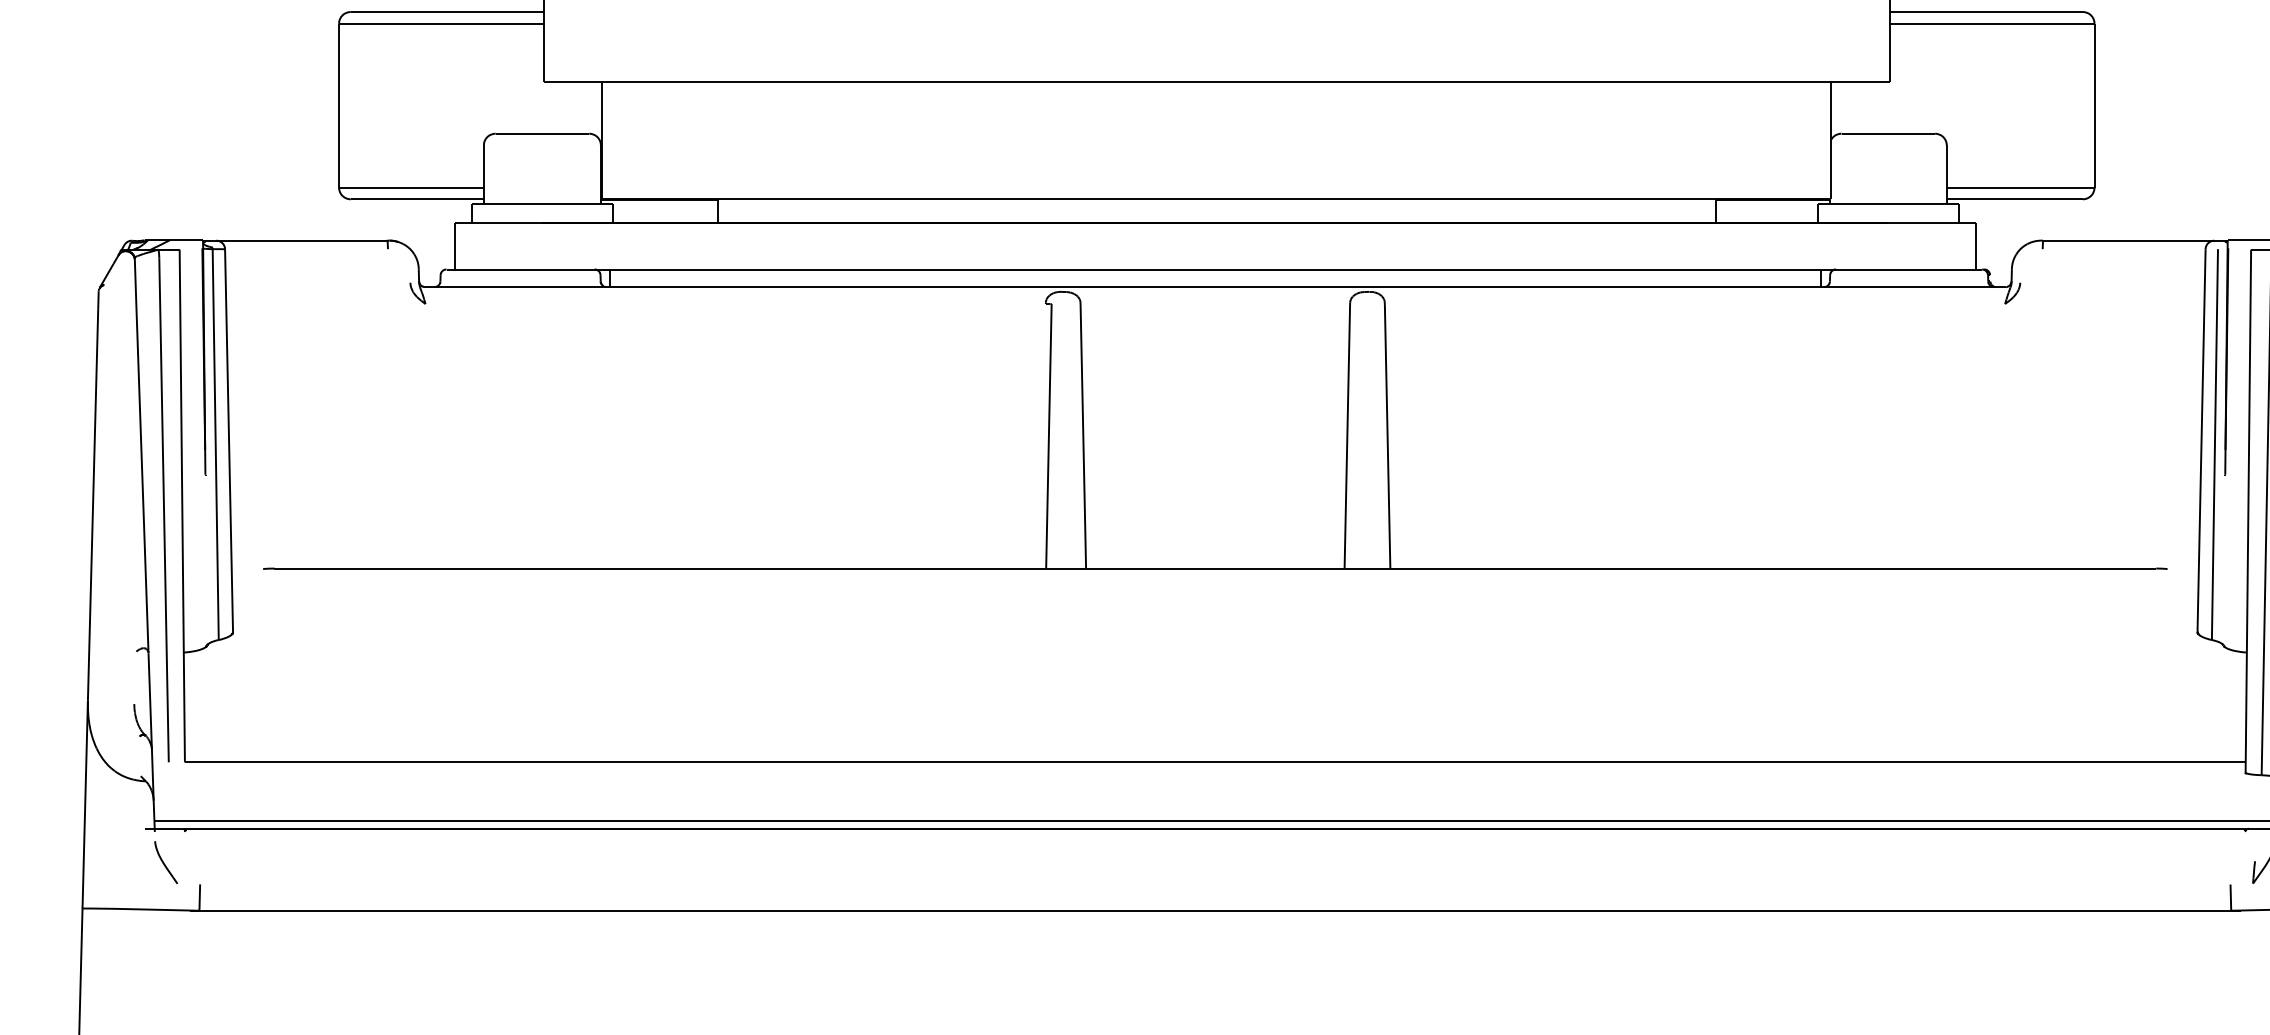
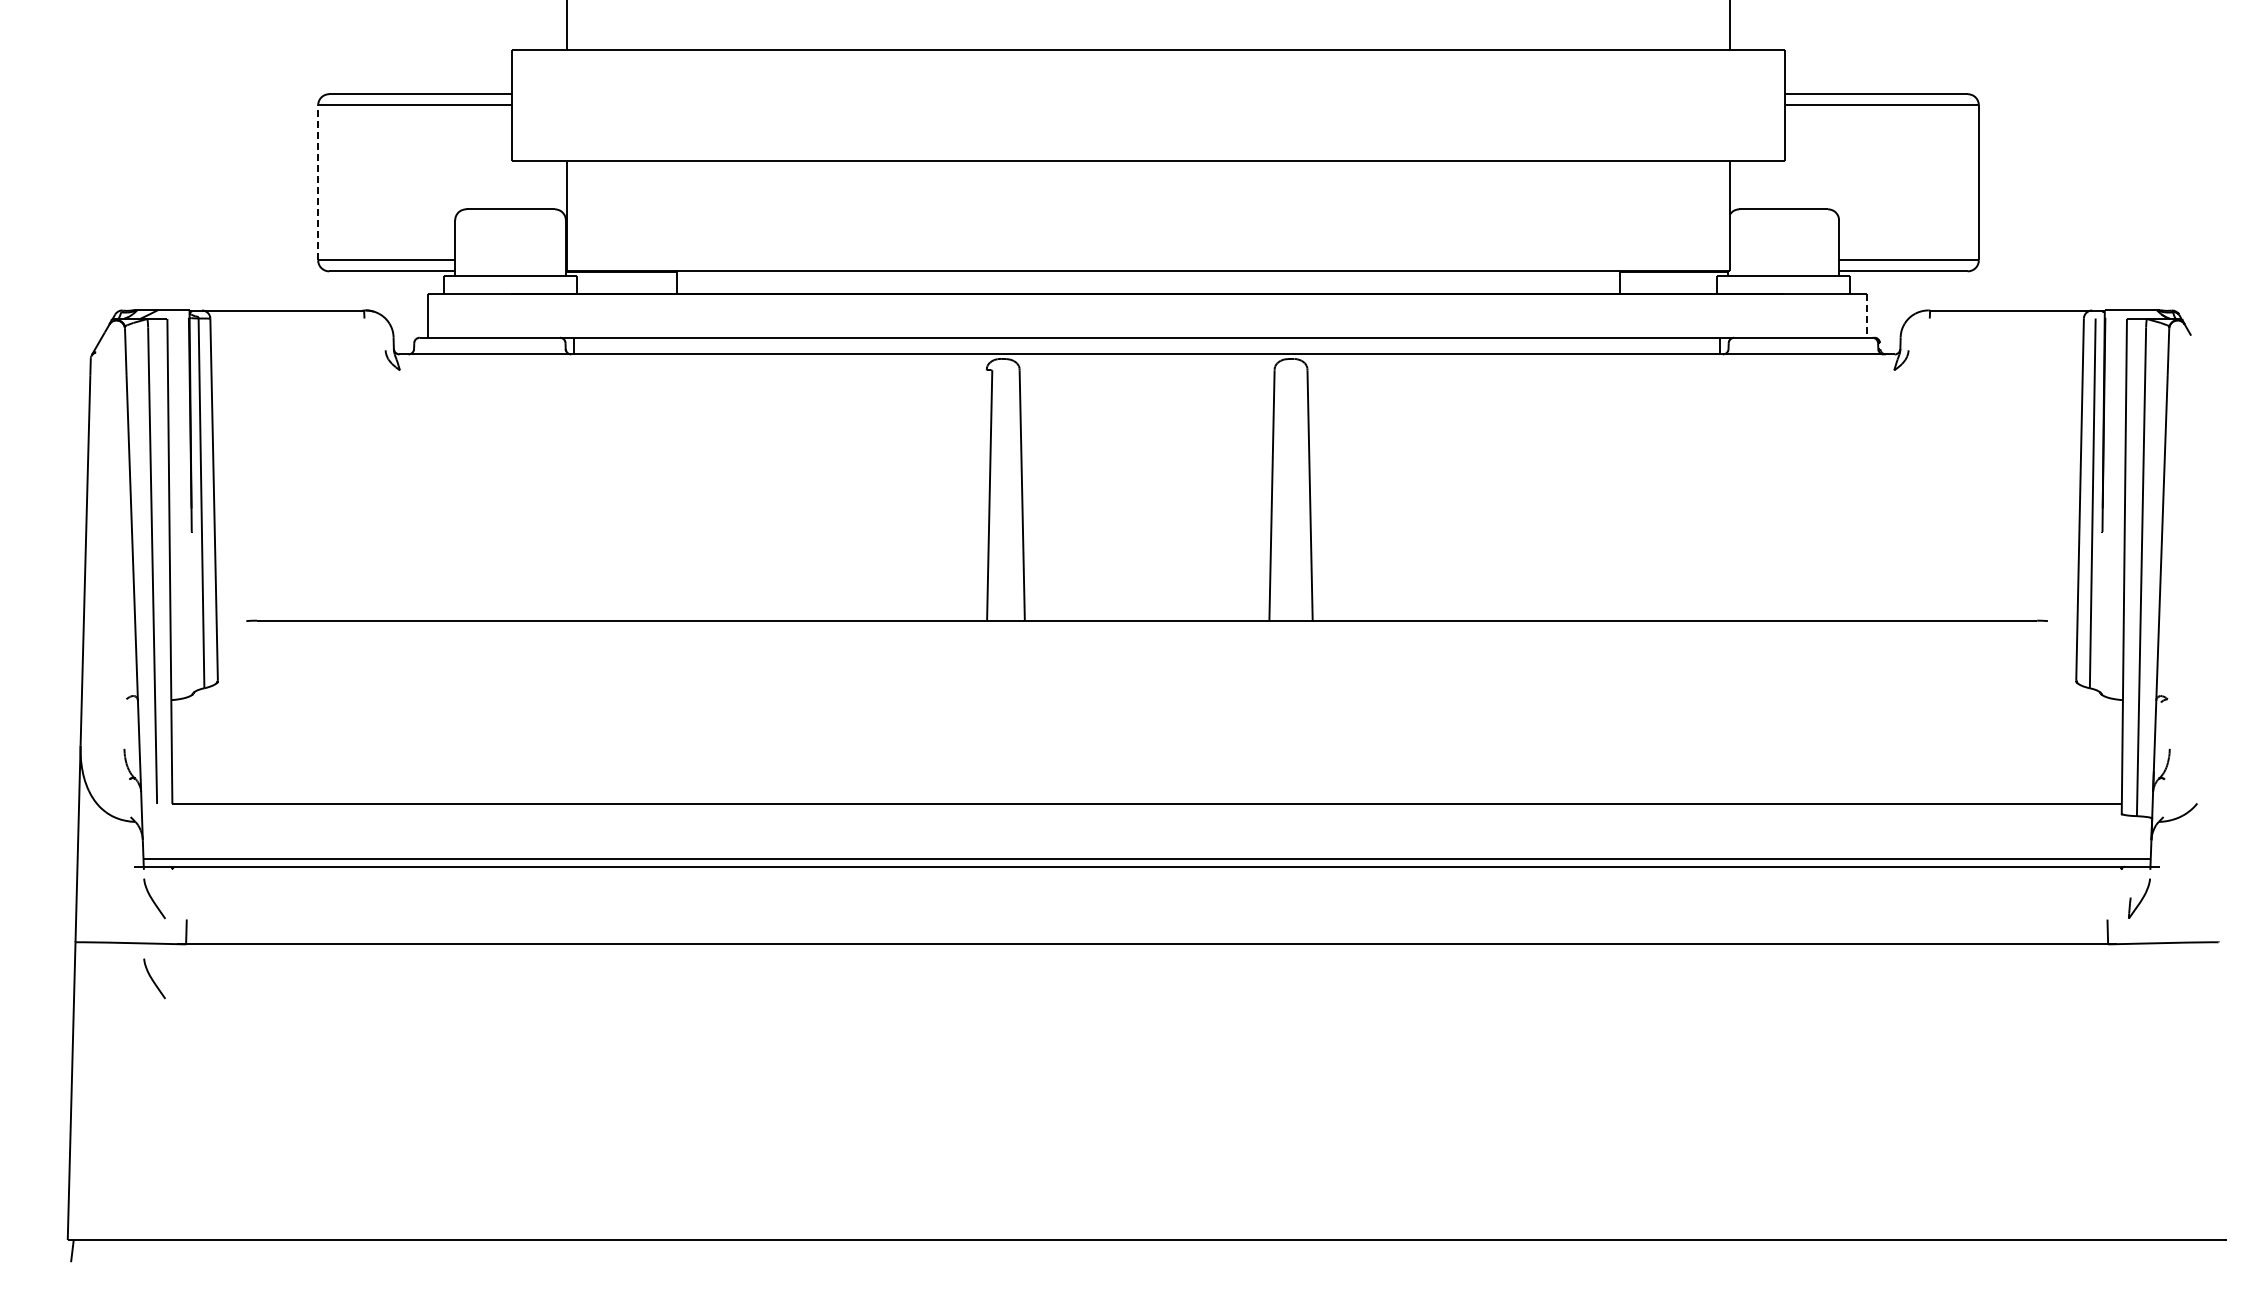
line: (339, 105) -> (318, 182), solid -> dashed
line: (1975, 247) -> (1866, 316), solid -> dashed
part: (166, 946) -> (154, 978), added

